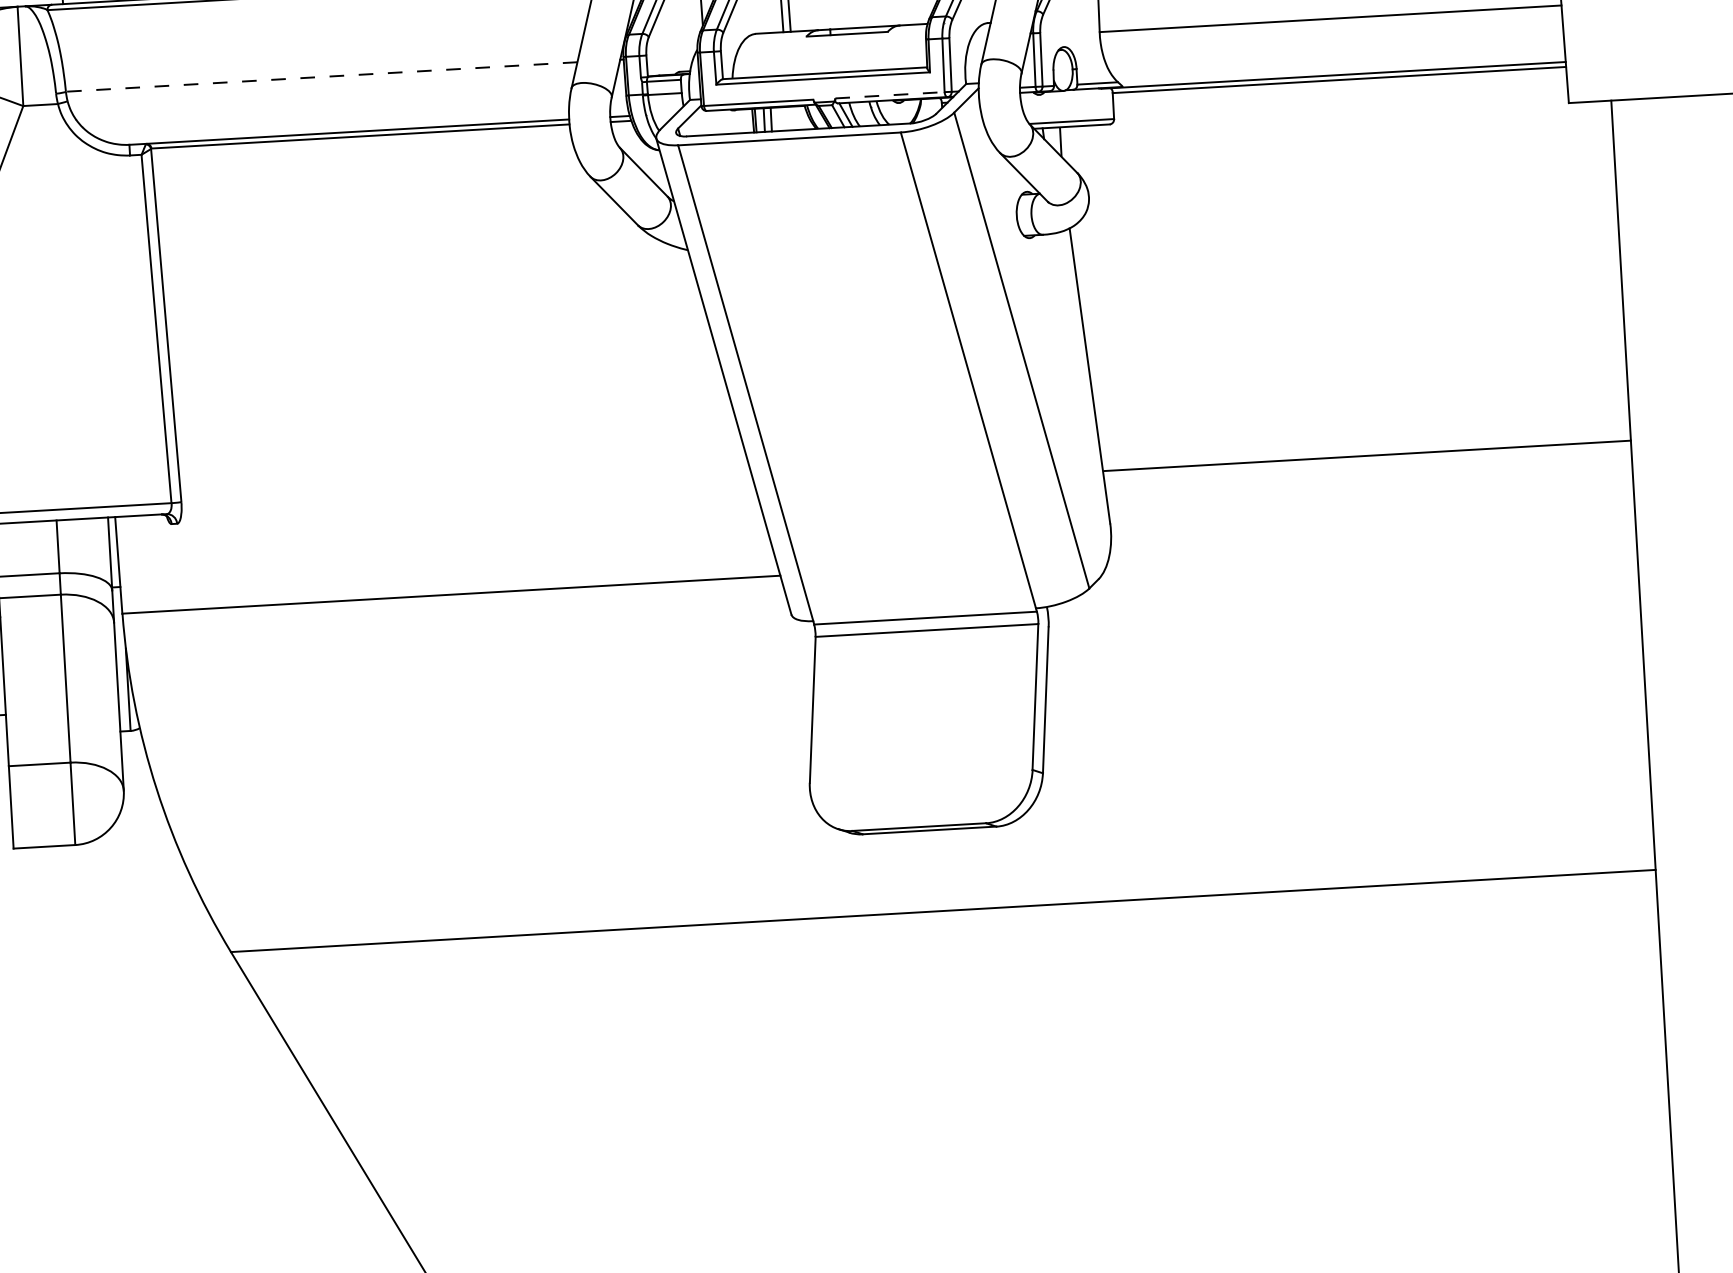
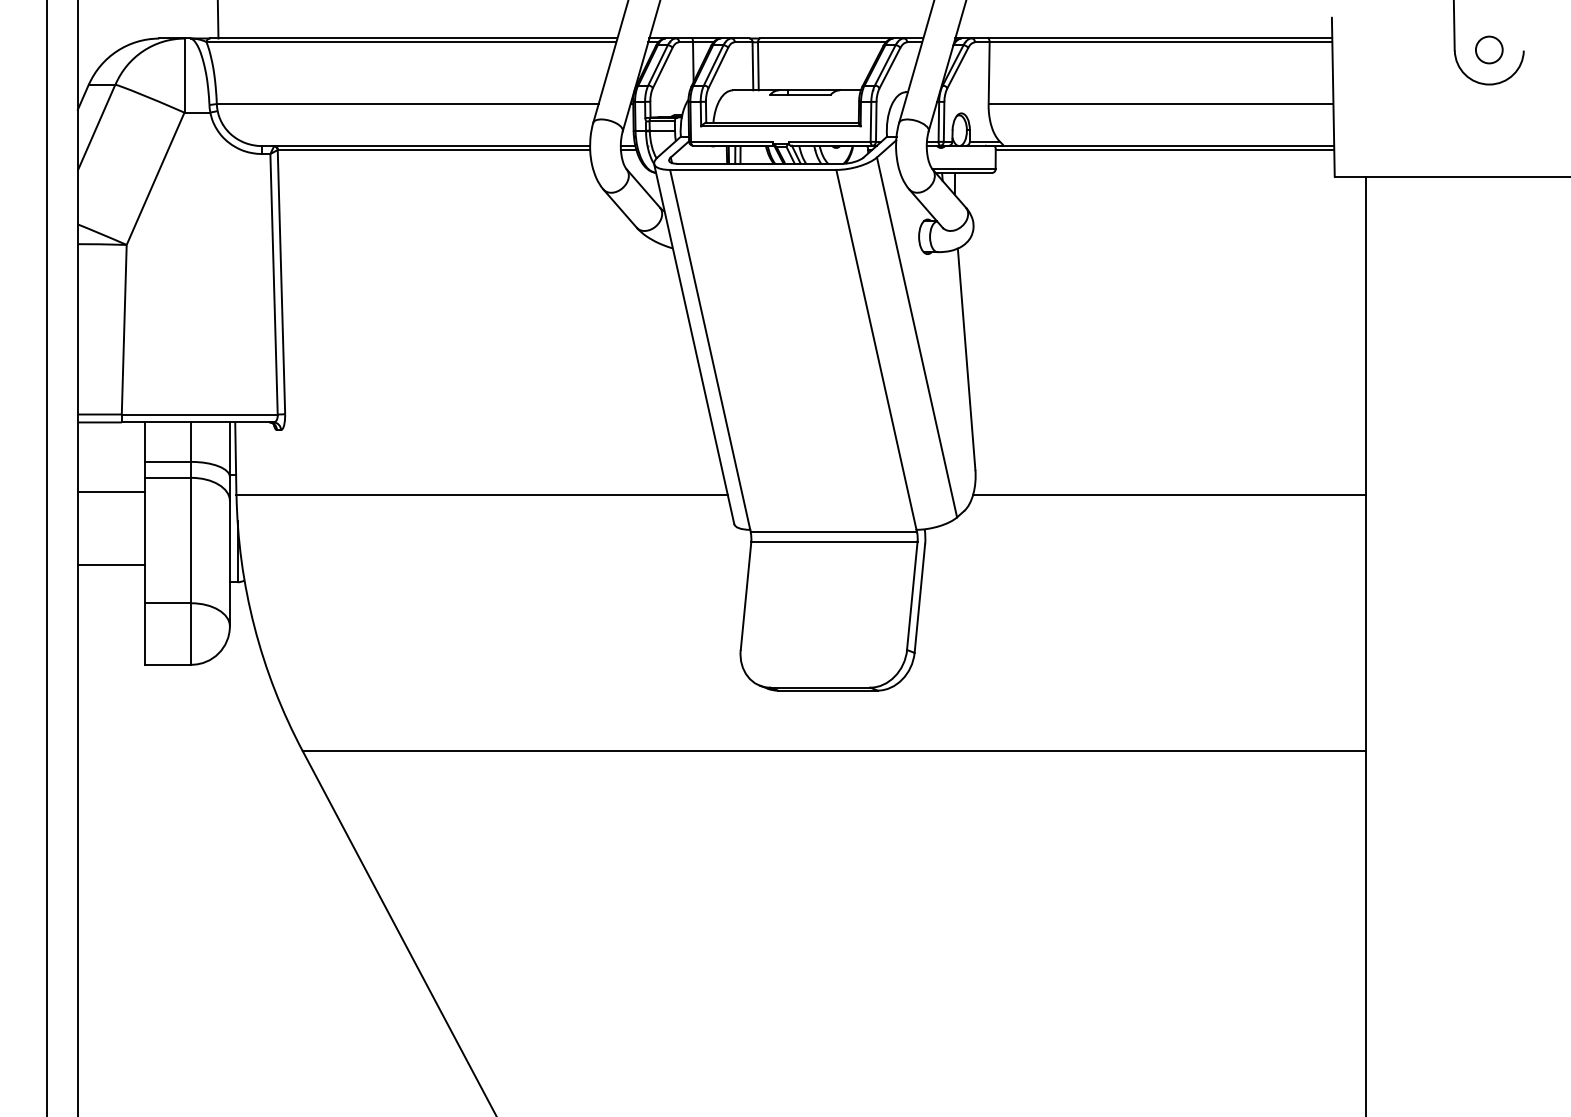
line: (321, 76) -> (407, 103), dashed -> solid
line: (889, 94) -> (829, 141), dashed -> solid
line: (1367, 455) -> (1169, 494), moved

